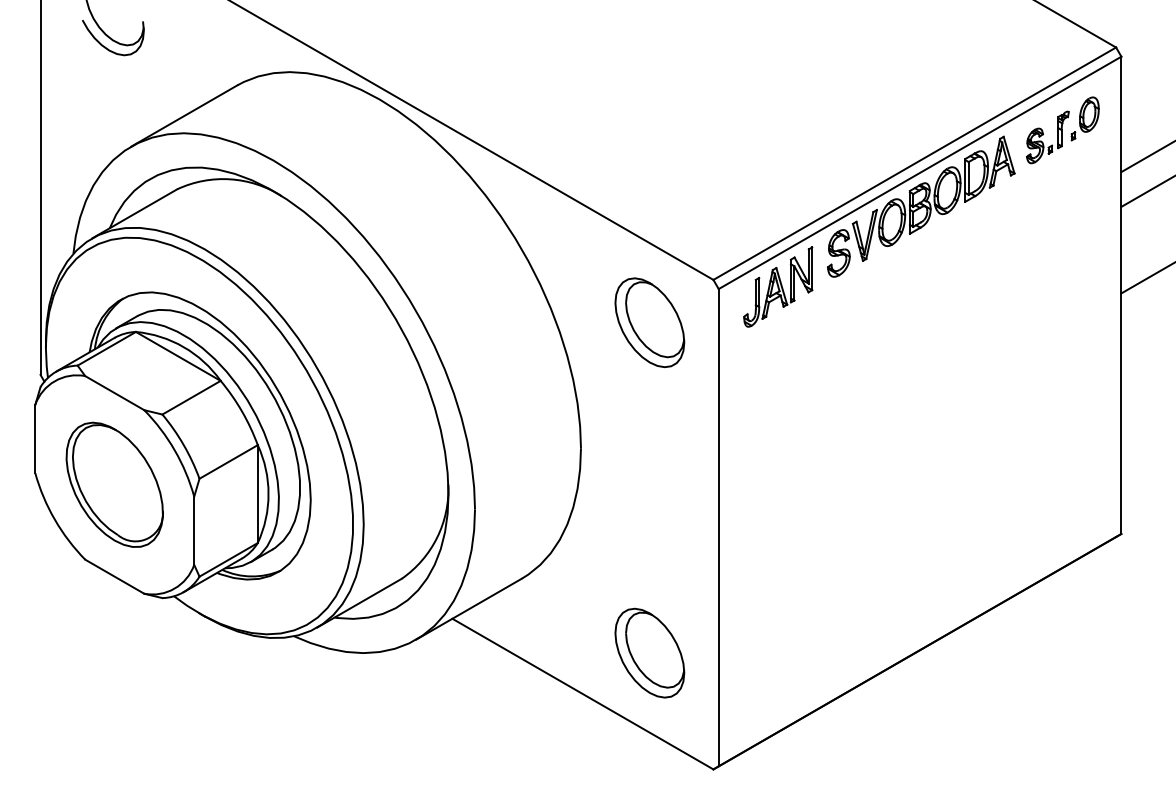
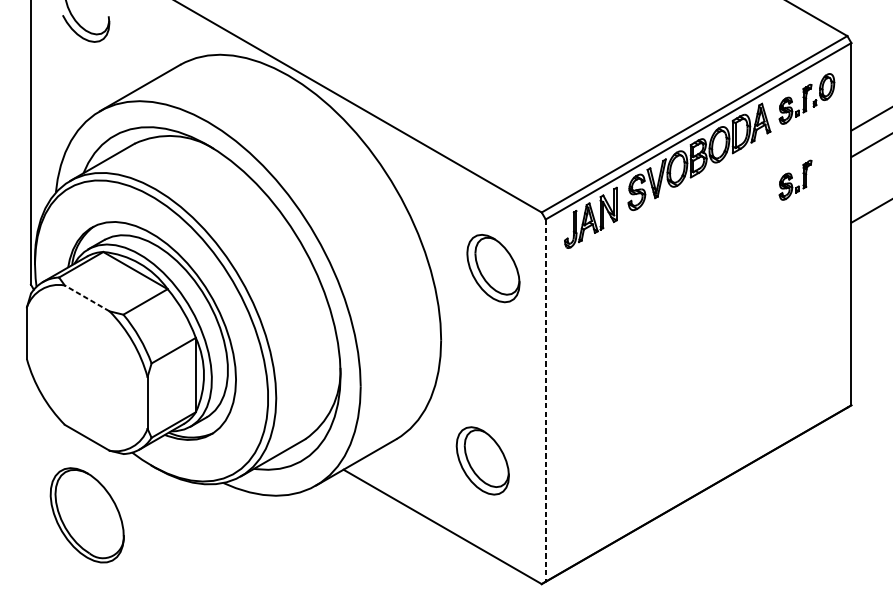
part: (1047, 237) -> (795, 180), added
part: (649, 322) -> (493, 268), moved
line: (114, 392) -> (87, 297), solid -> dashed
part: (114, 484) -> (87, 515), moved
line: (718, 527) -> (545, 400), solid -> dashed
part: (649, 652) -> (482, 460), moved

